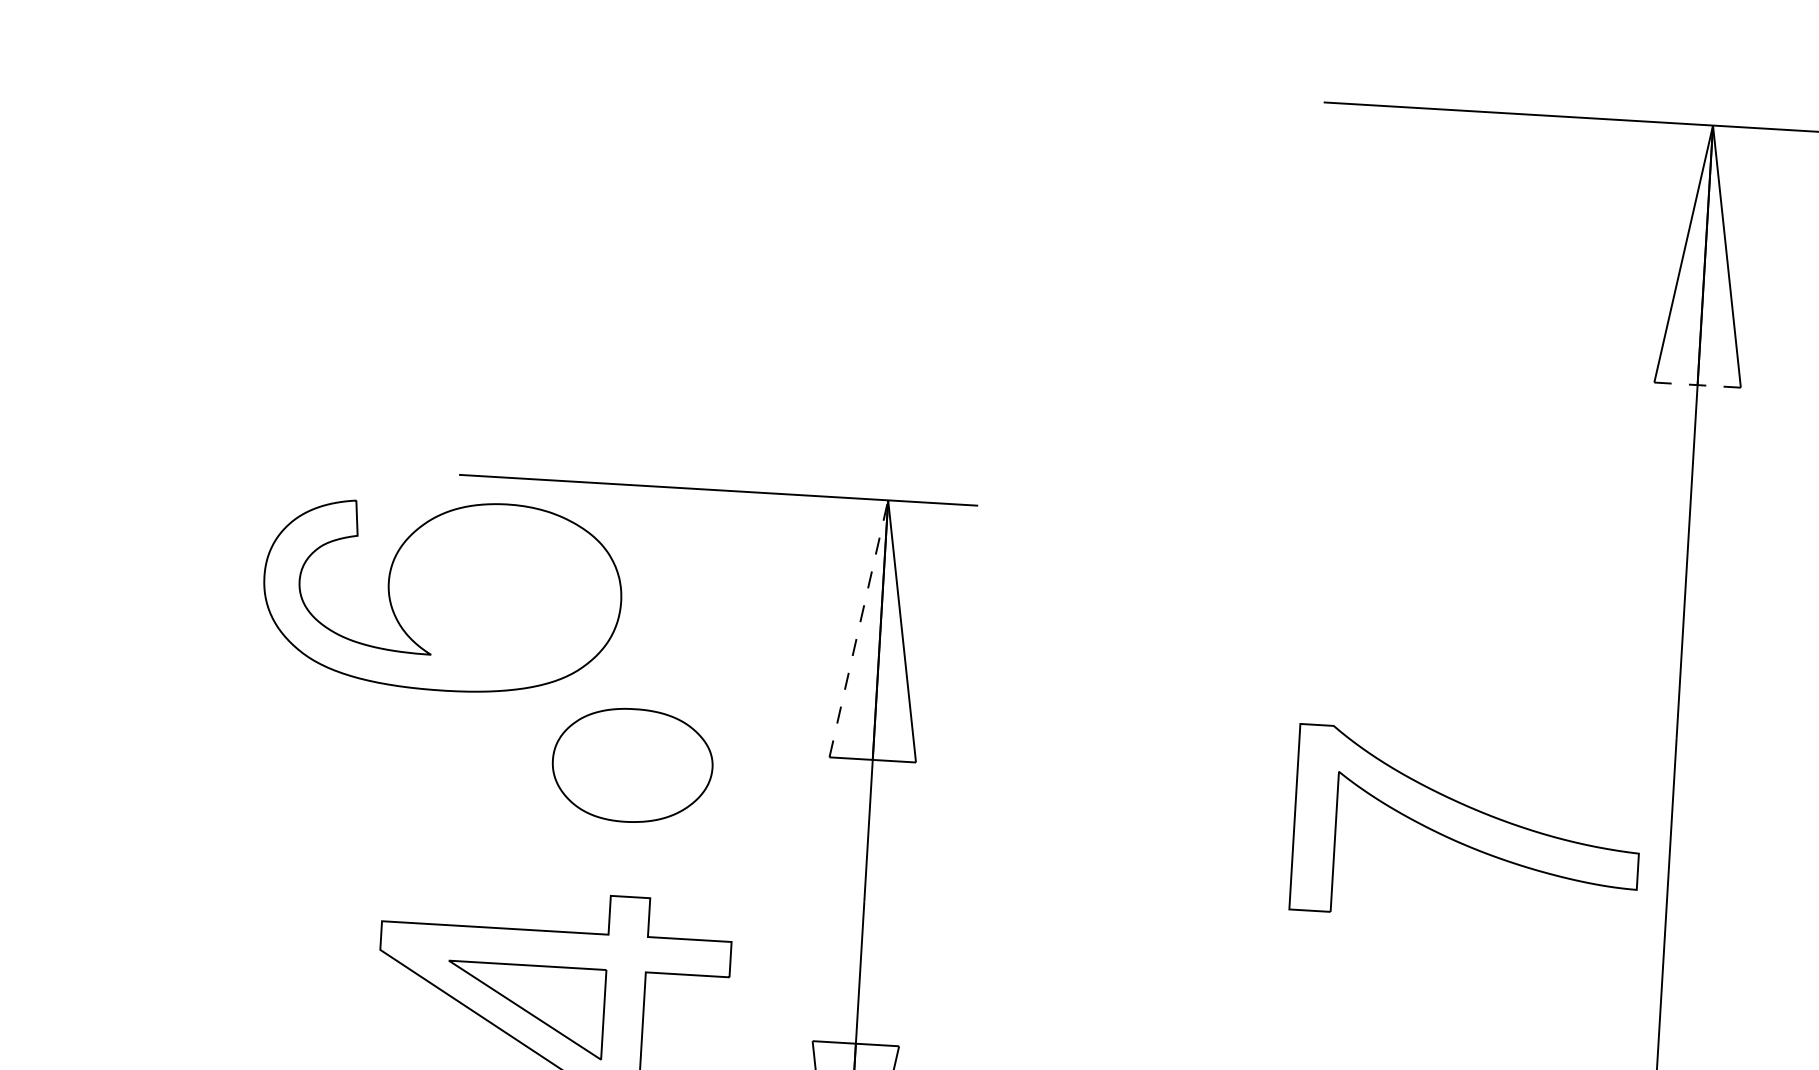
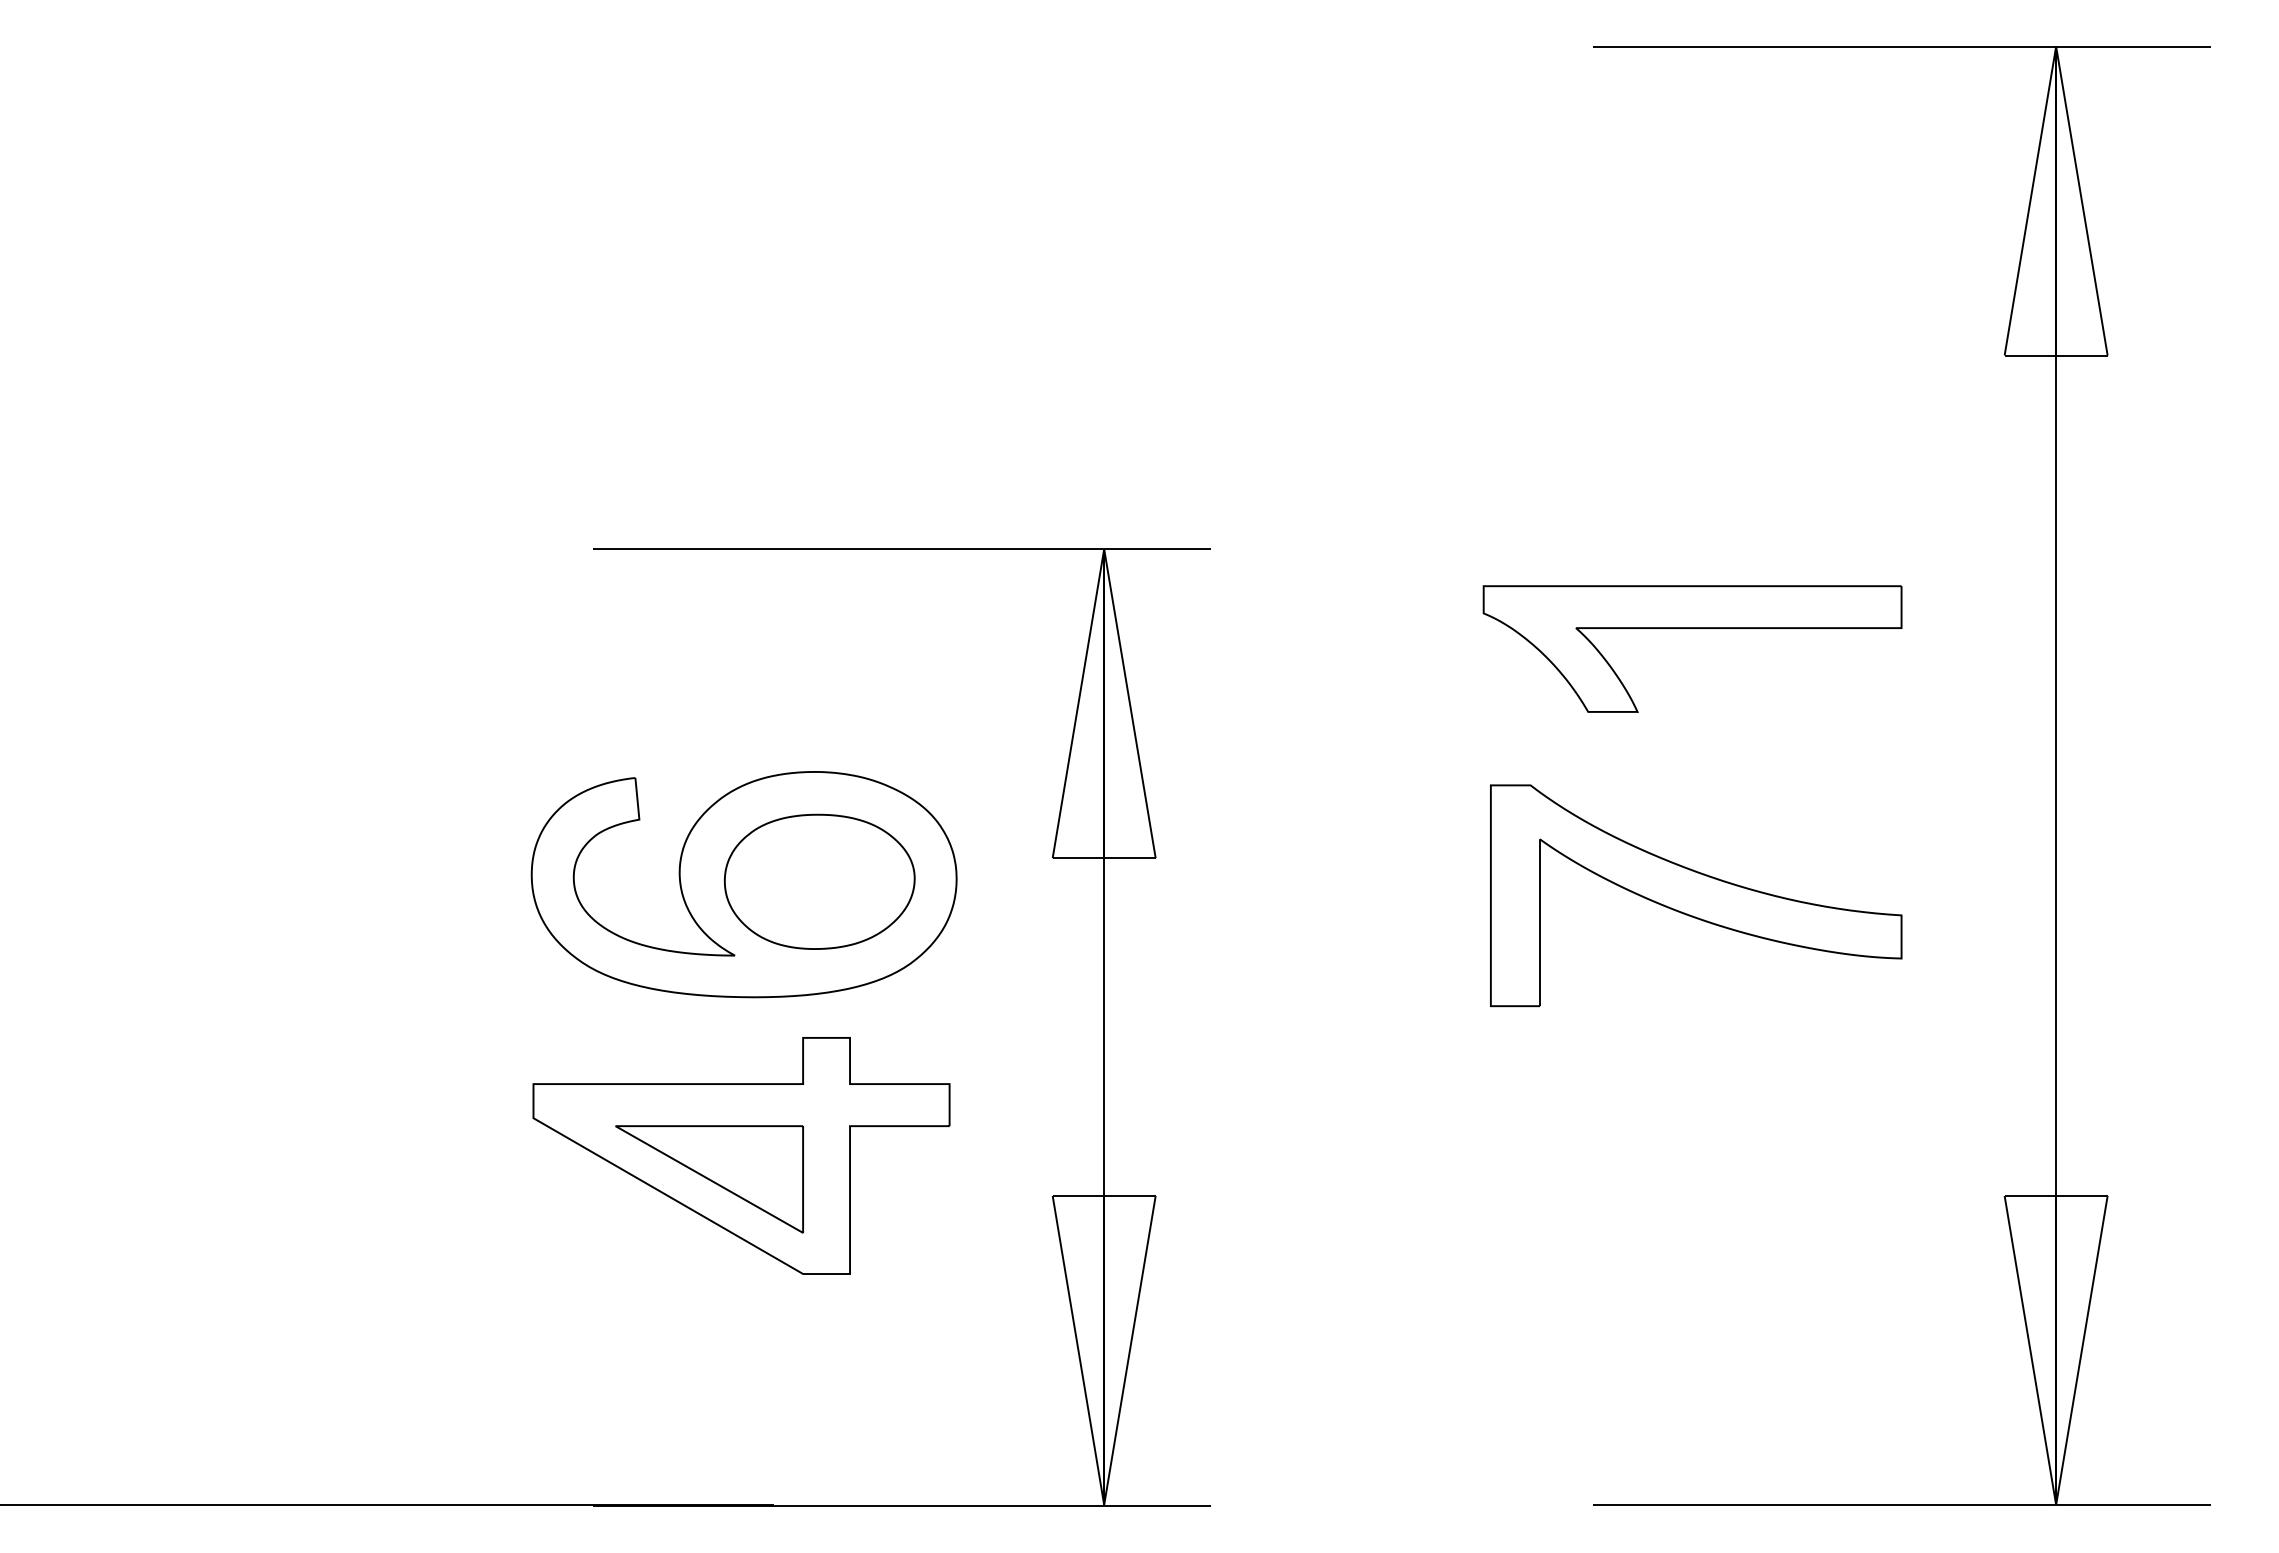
line: (1697, 385) -> (2056, 355), dashed -> solid
part: (441, 595) -> (743, 884), moved
part: (1378, 596) -> (1692, 628), added
line: (858, 628) -> (1078, 703), dashed -> solid
part: (1467, 826) -> (1696, 895), moved

